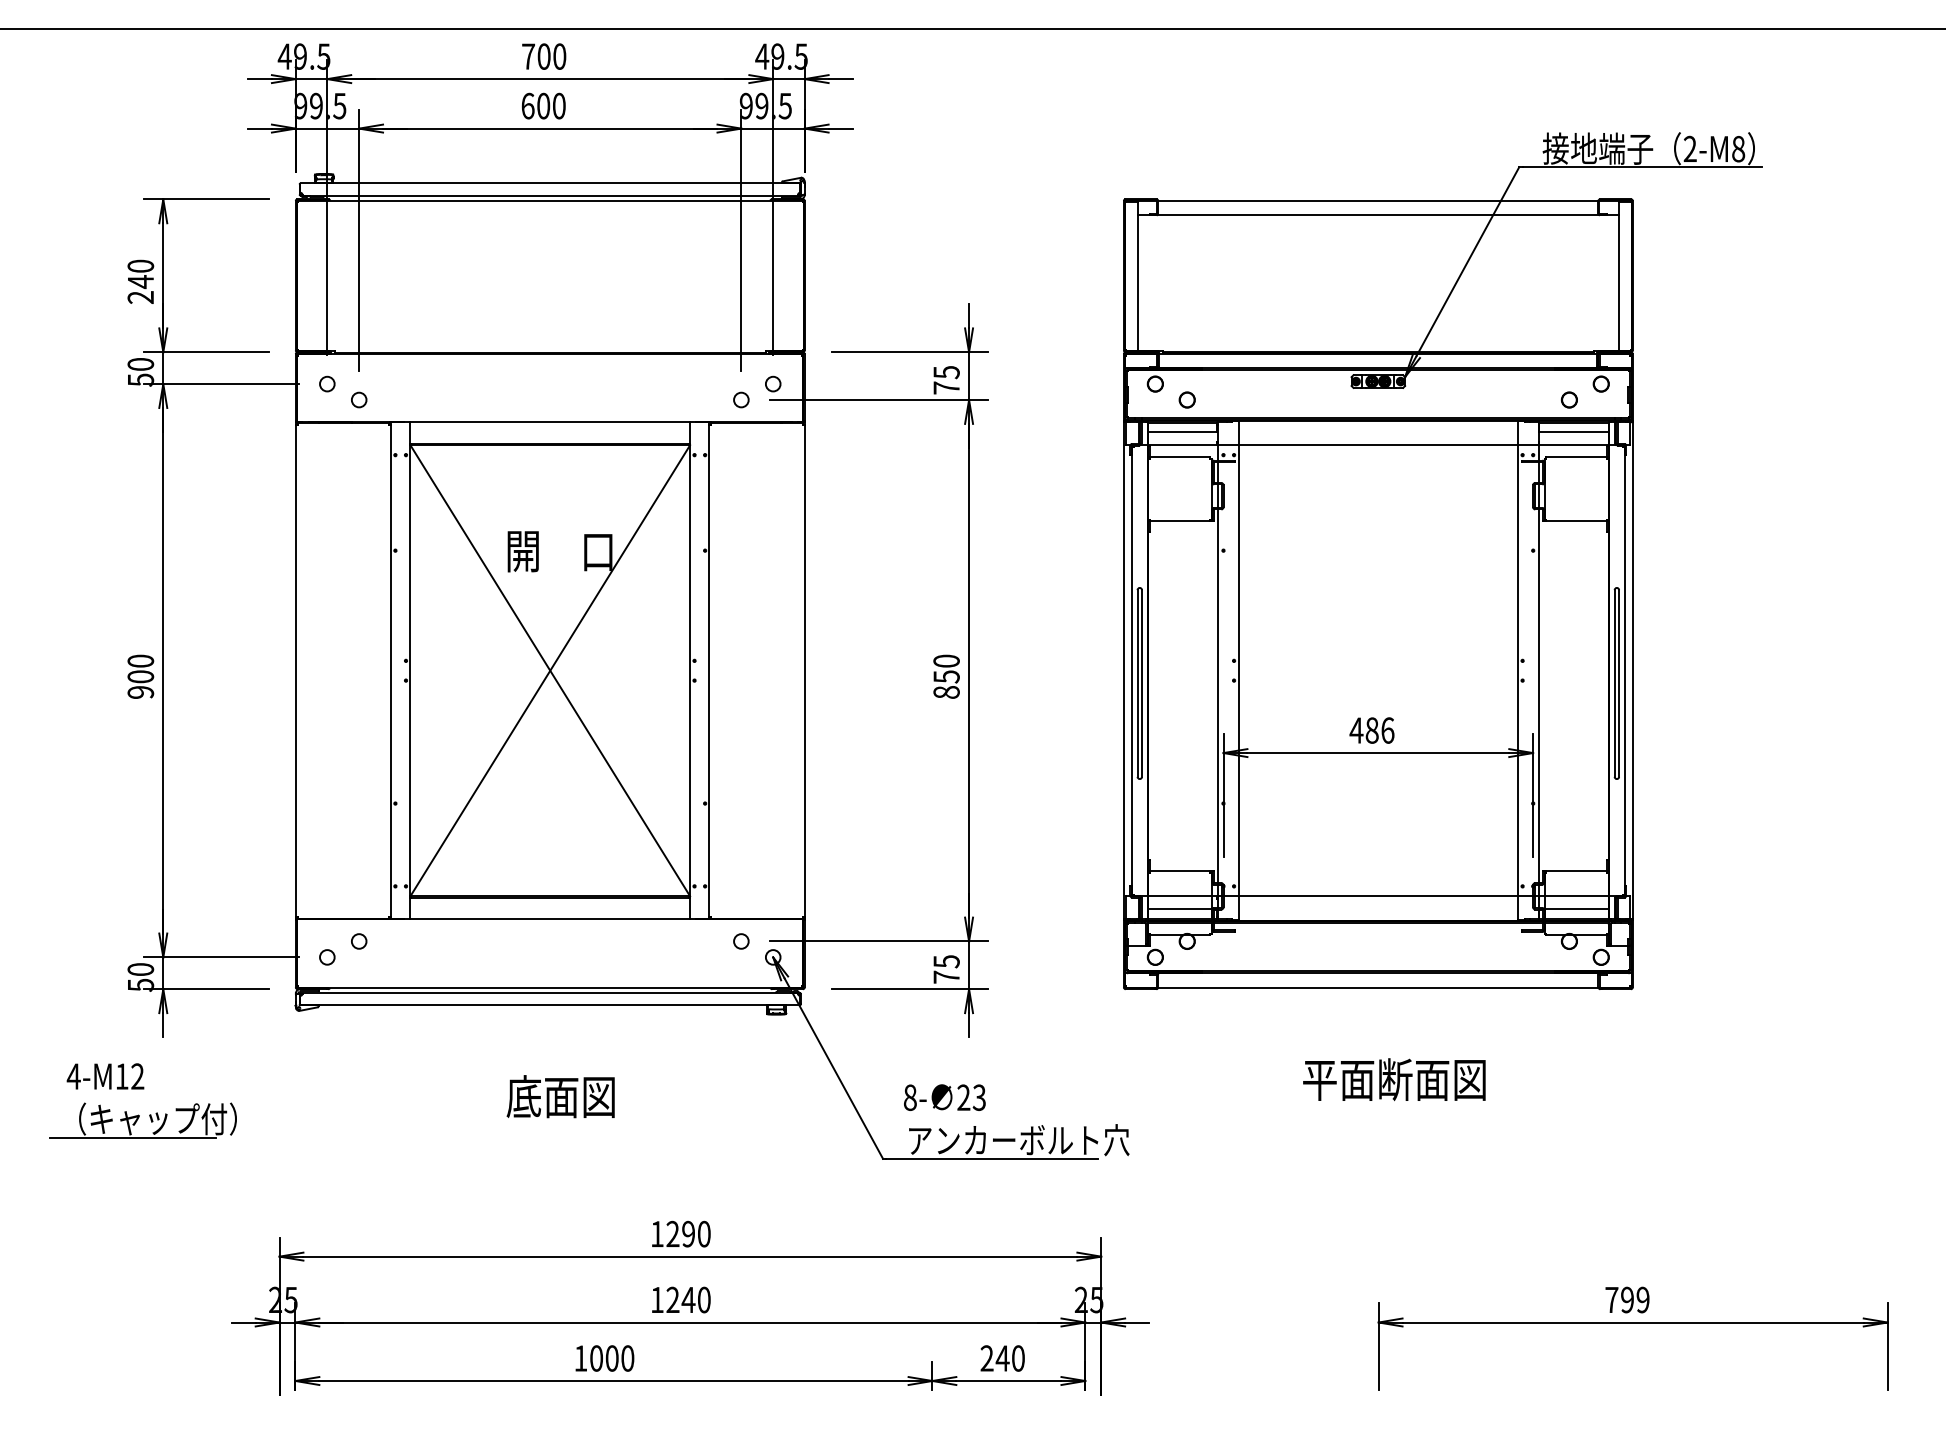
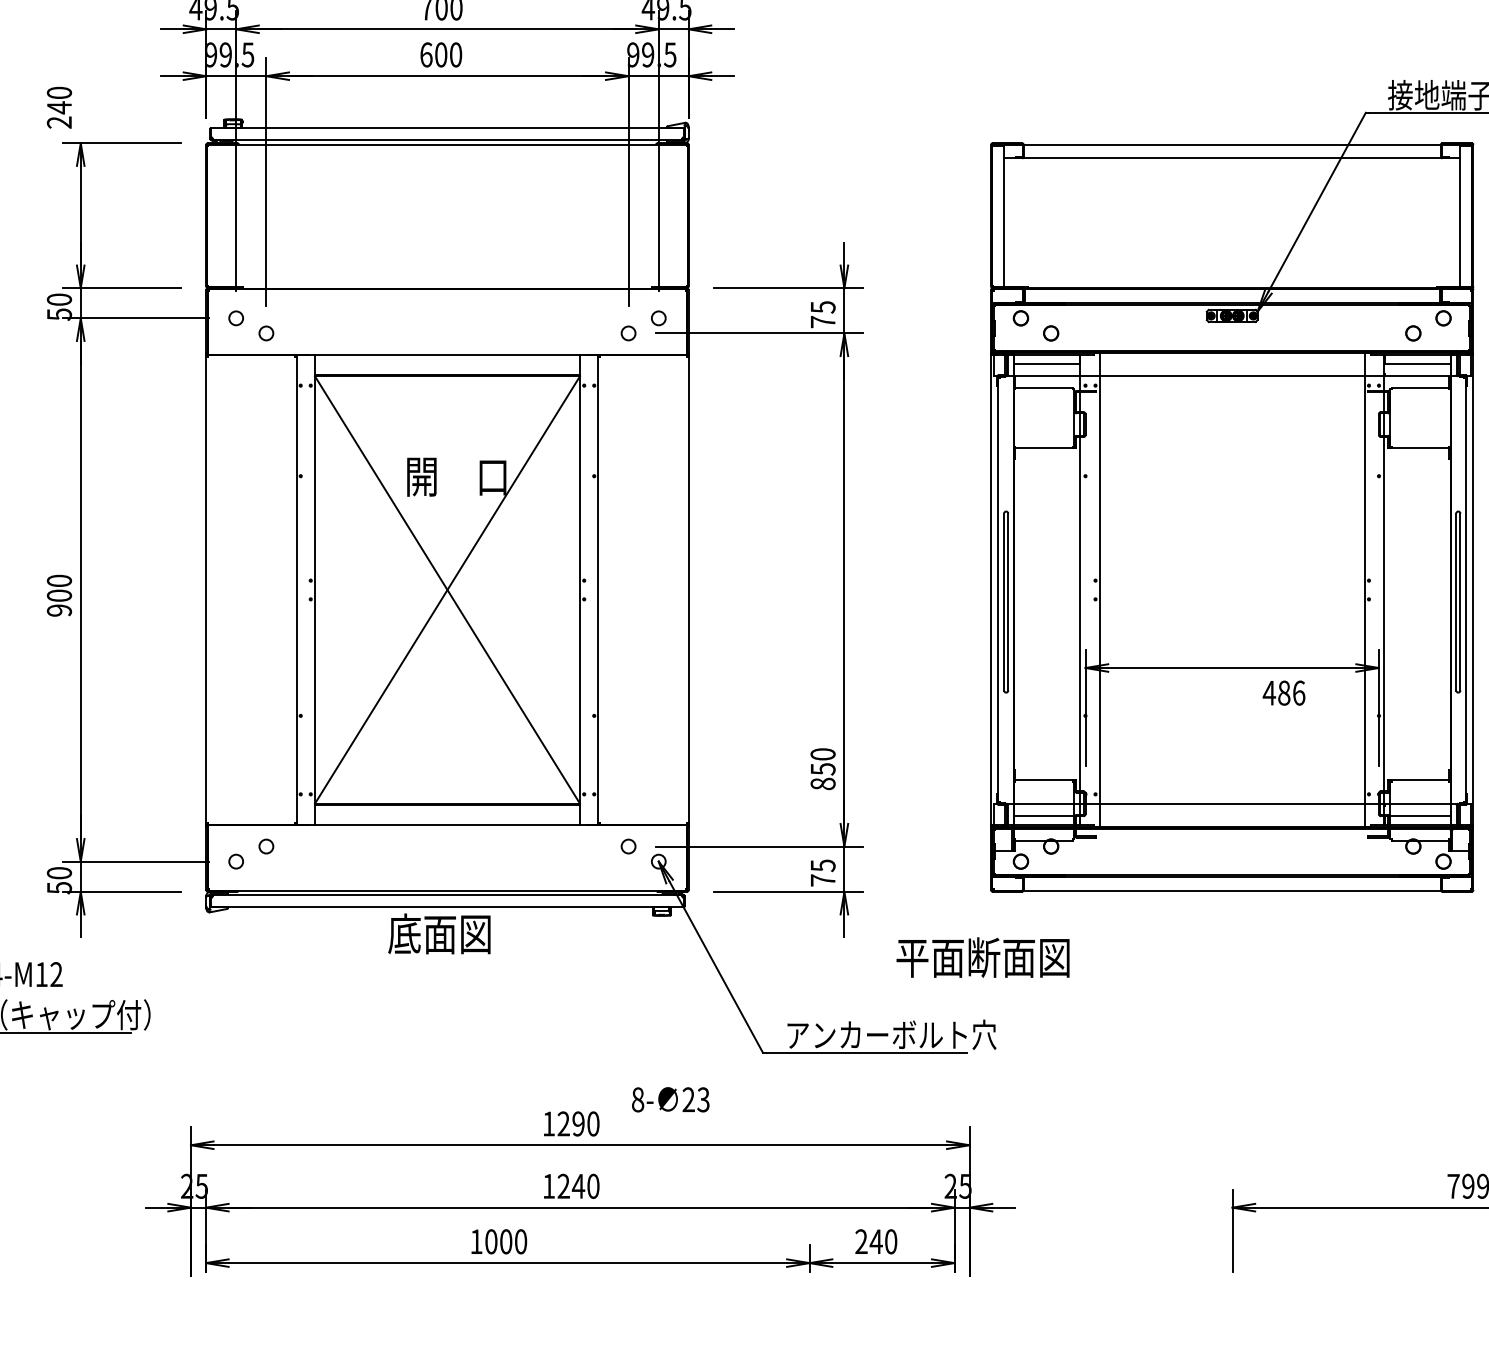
text: (140, 281) -> (59, 107), moved
text: (946, 676) -> (822, 768), moved
text: (1371, 730) -> (1283, 693), moved
text: (1394, 1079) -> (983, 957), moved
text: (560, 1096) -> (439, 933), moved
text: (944, 1097) -> (670, 1099), moved

